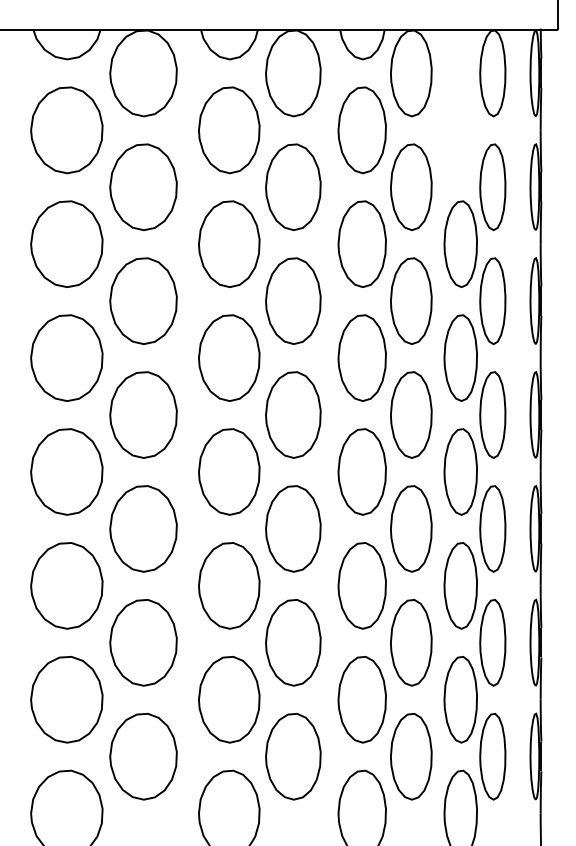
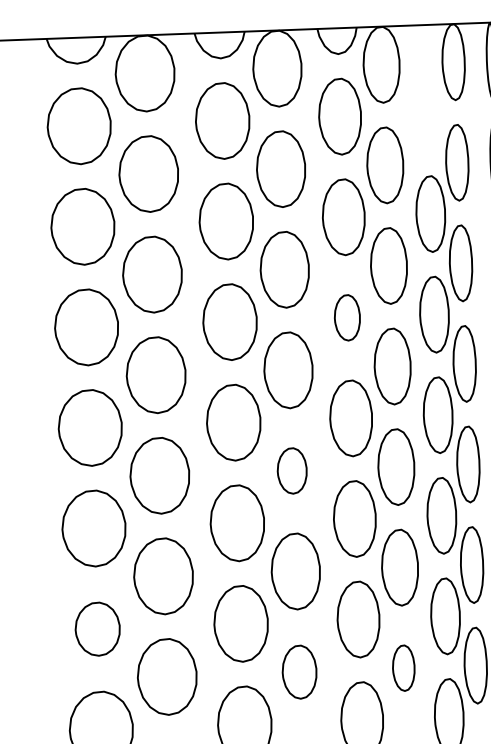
part: (361, 357) -> (346, 317), size x0.6
part: (293, 528) -> (292, 470), size x0.6
part: (66, 699) -> (97, 628), size x0.7
part: (293, 756) -> (299, 671), size x0.7
part: (411, 756) -> (403, 668), size x0.6

